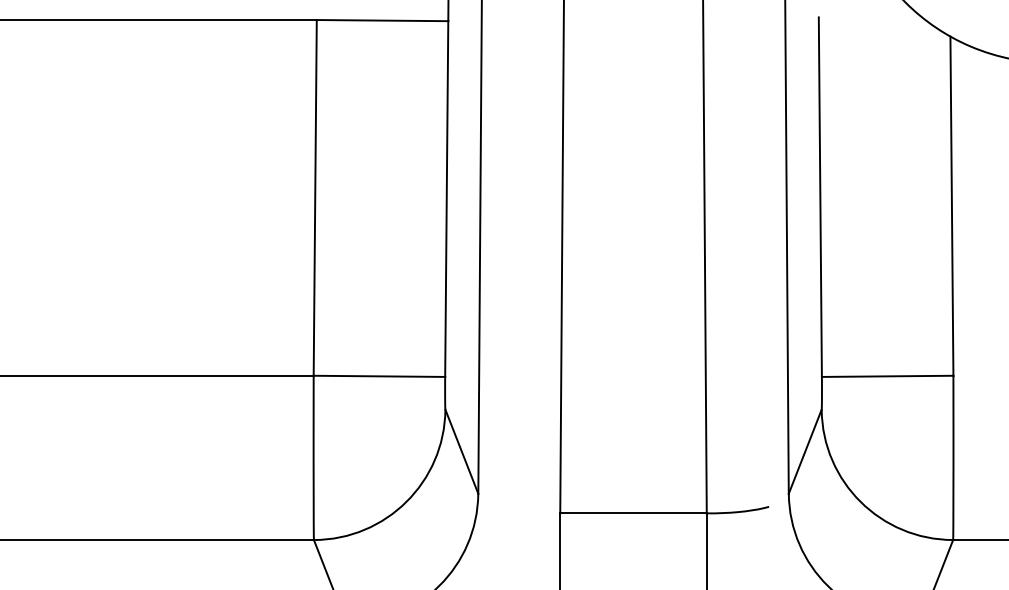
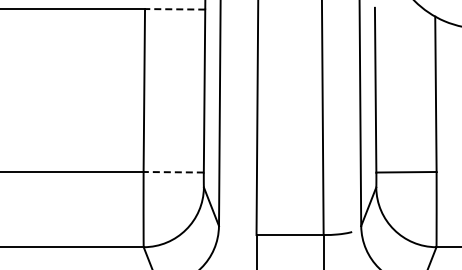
line: (381, 20) -> (174, 9), solid -> dashed
line: (378, 376) -> (173, 172), solid -> dashed

